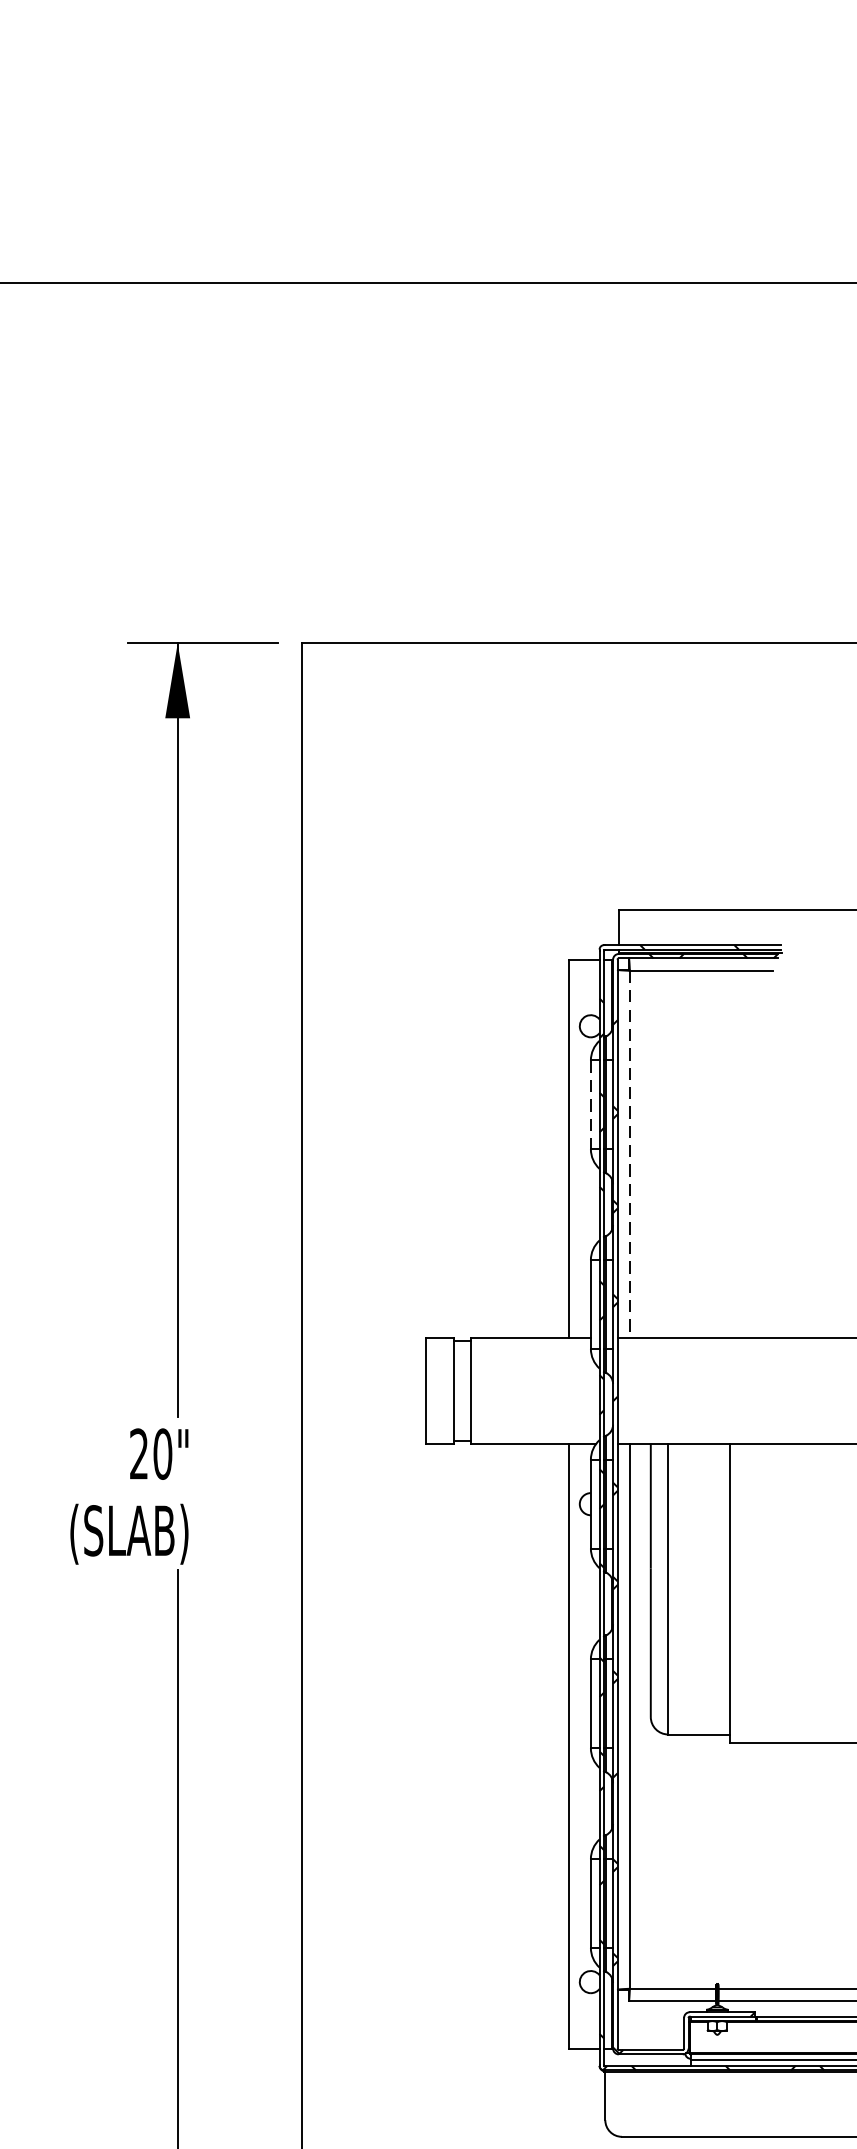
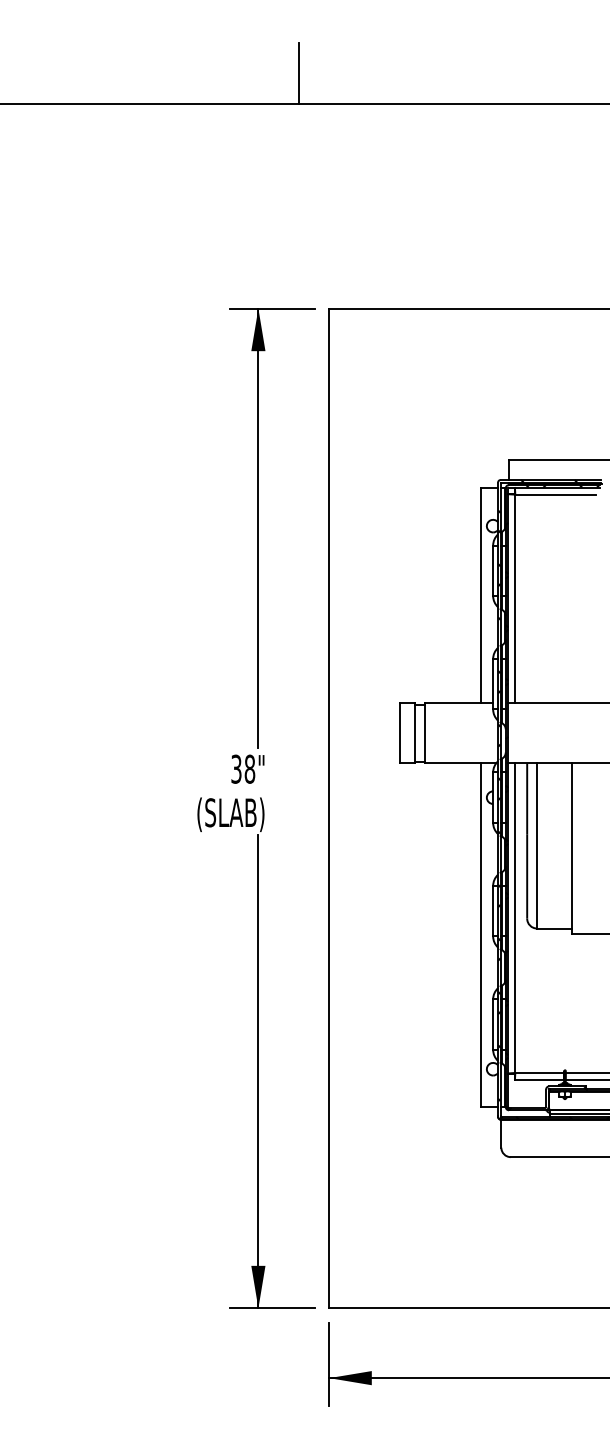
line: (248, 229) -> (298, 73), added
line: (591, 1106) -> (493, 571), dashed -> solid
line: (630, 1155) -> (515, 599), dashed -> solid
text: (151, 1454) -> (243, 769), 20" -> 38"

